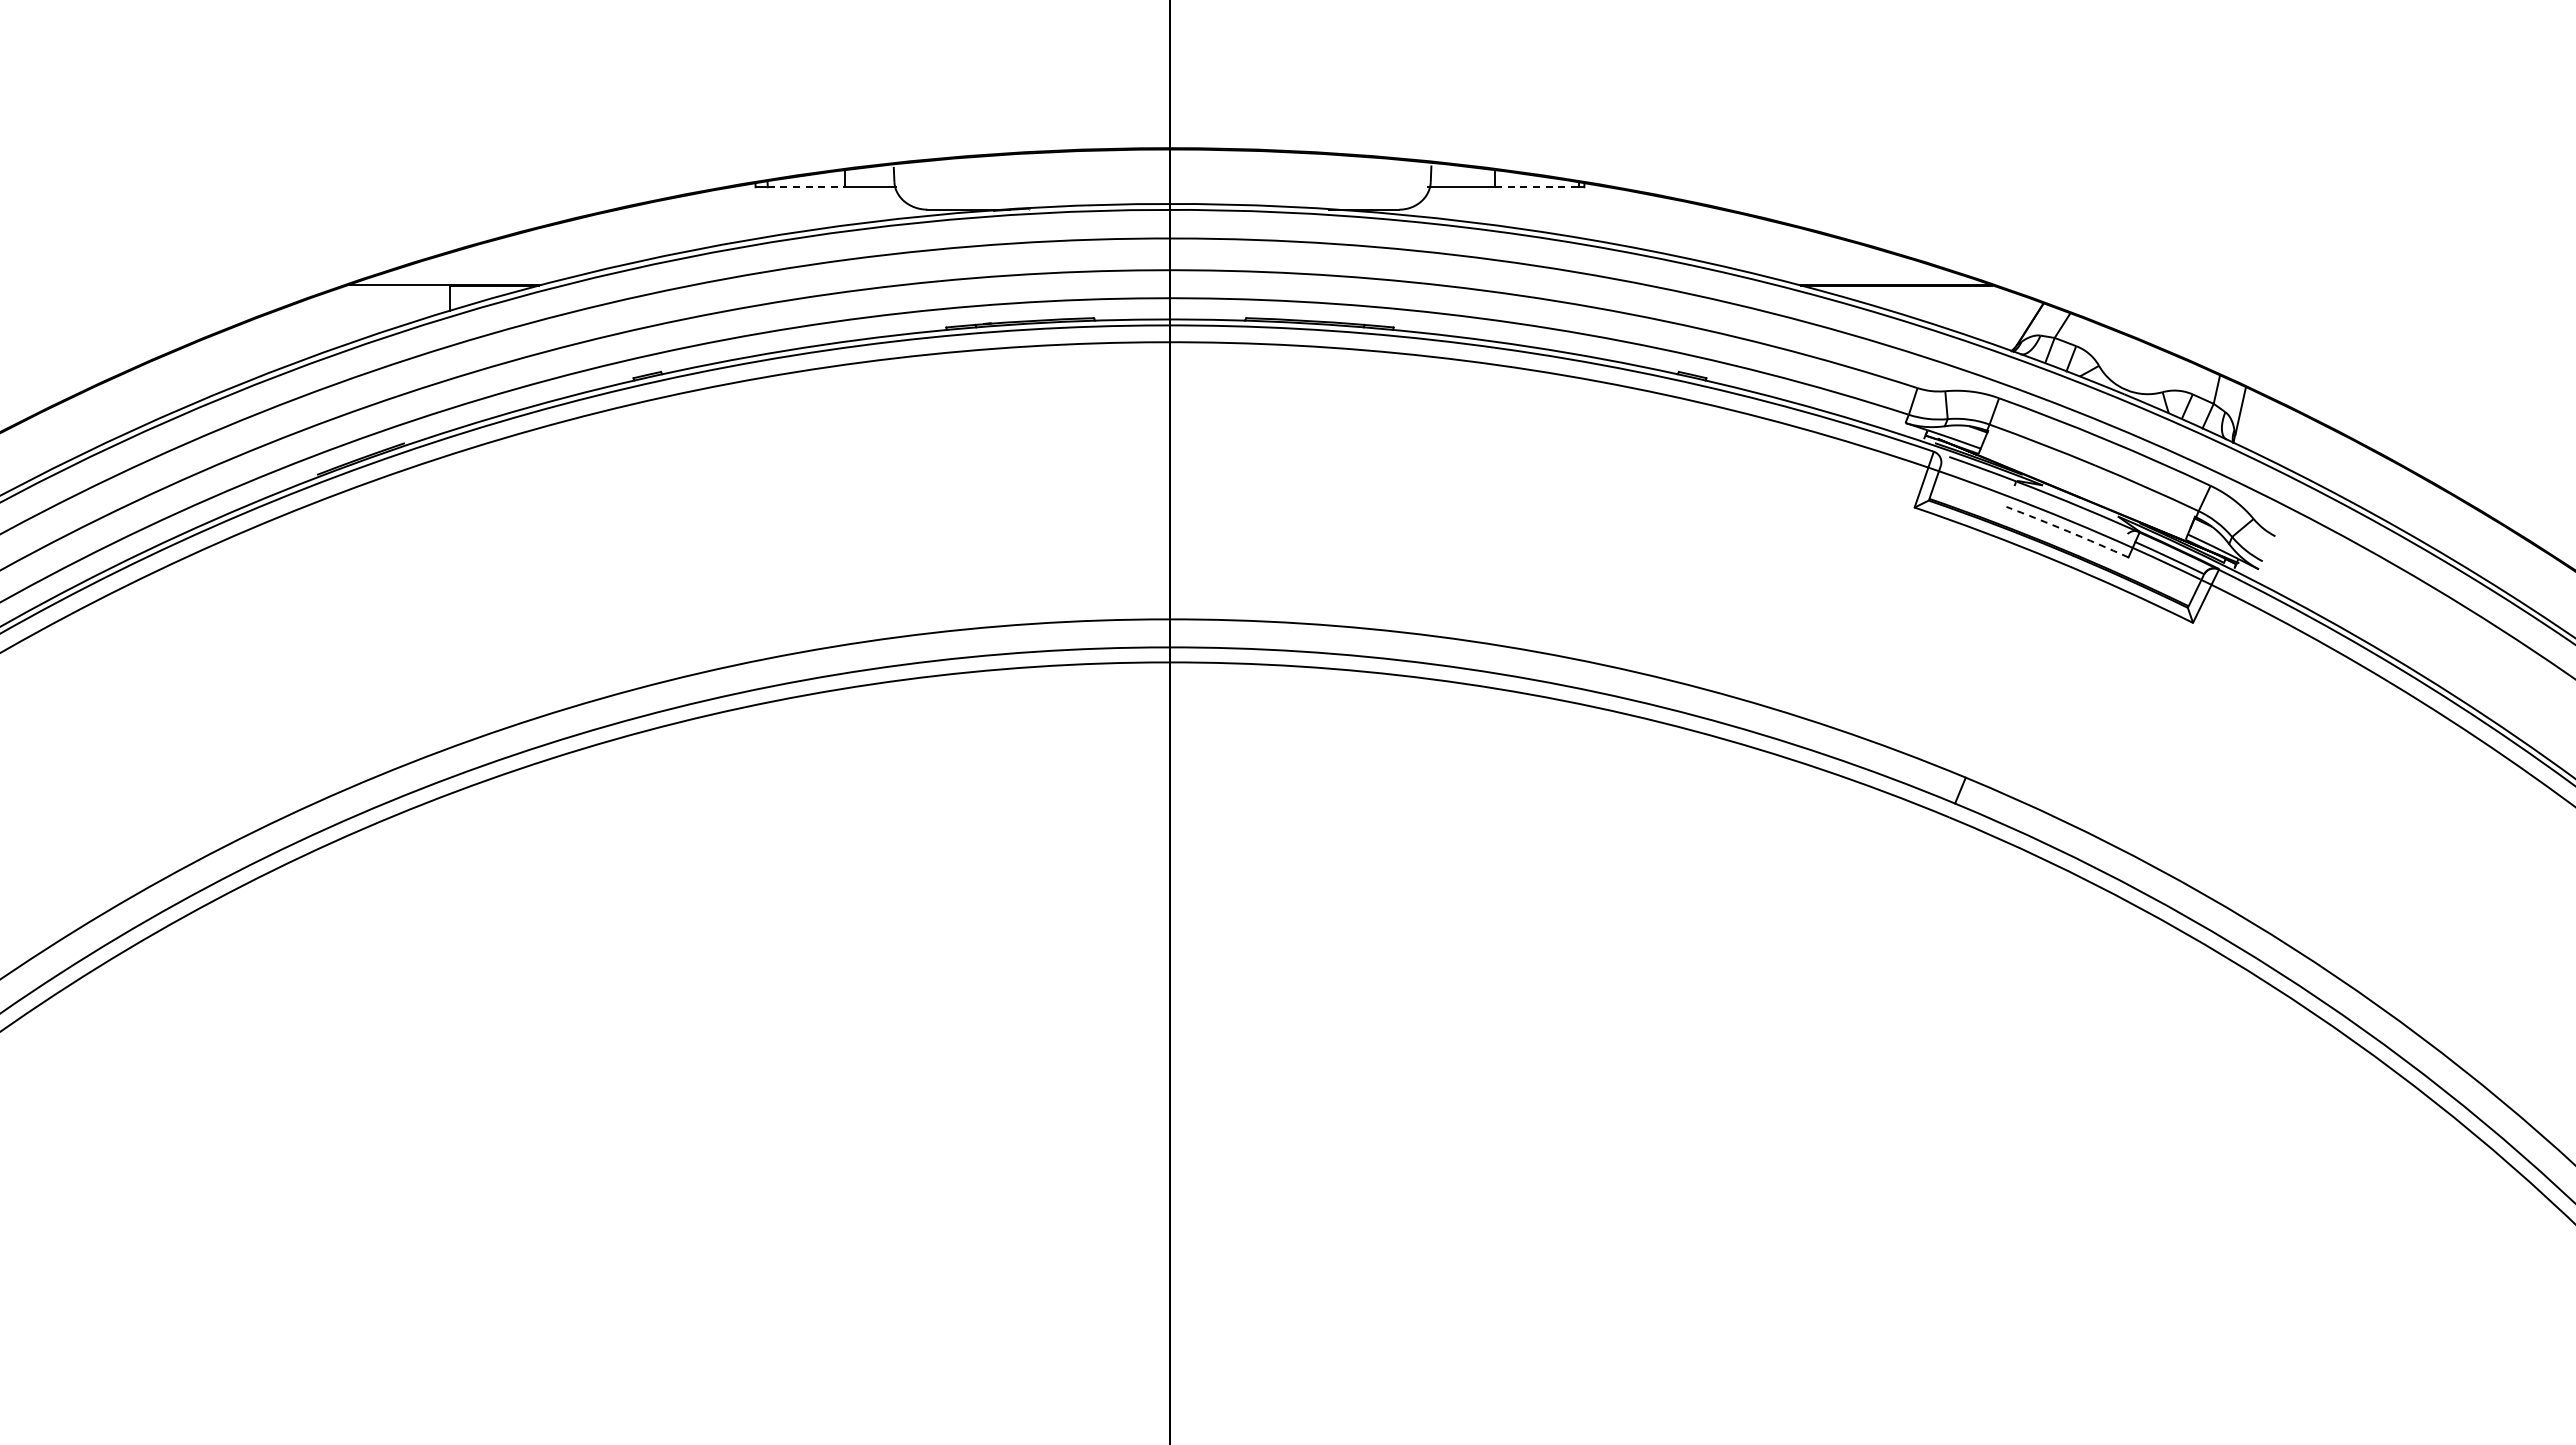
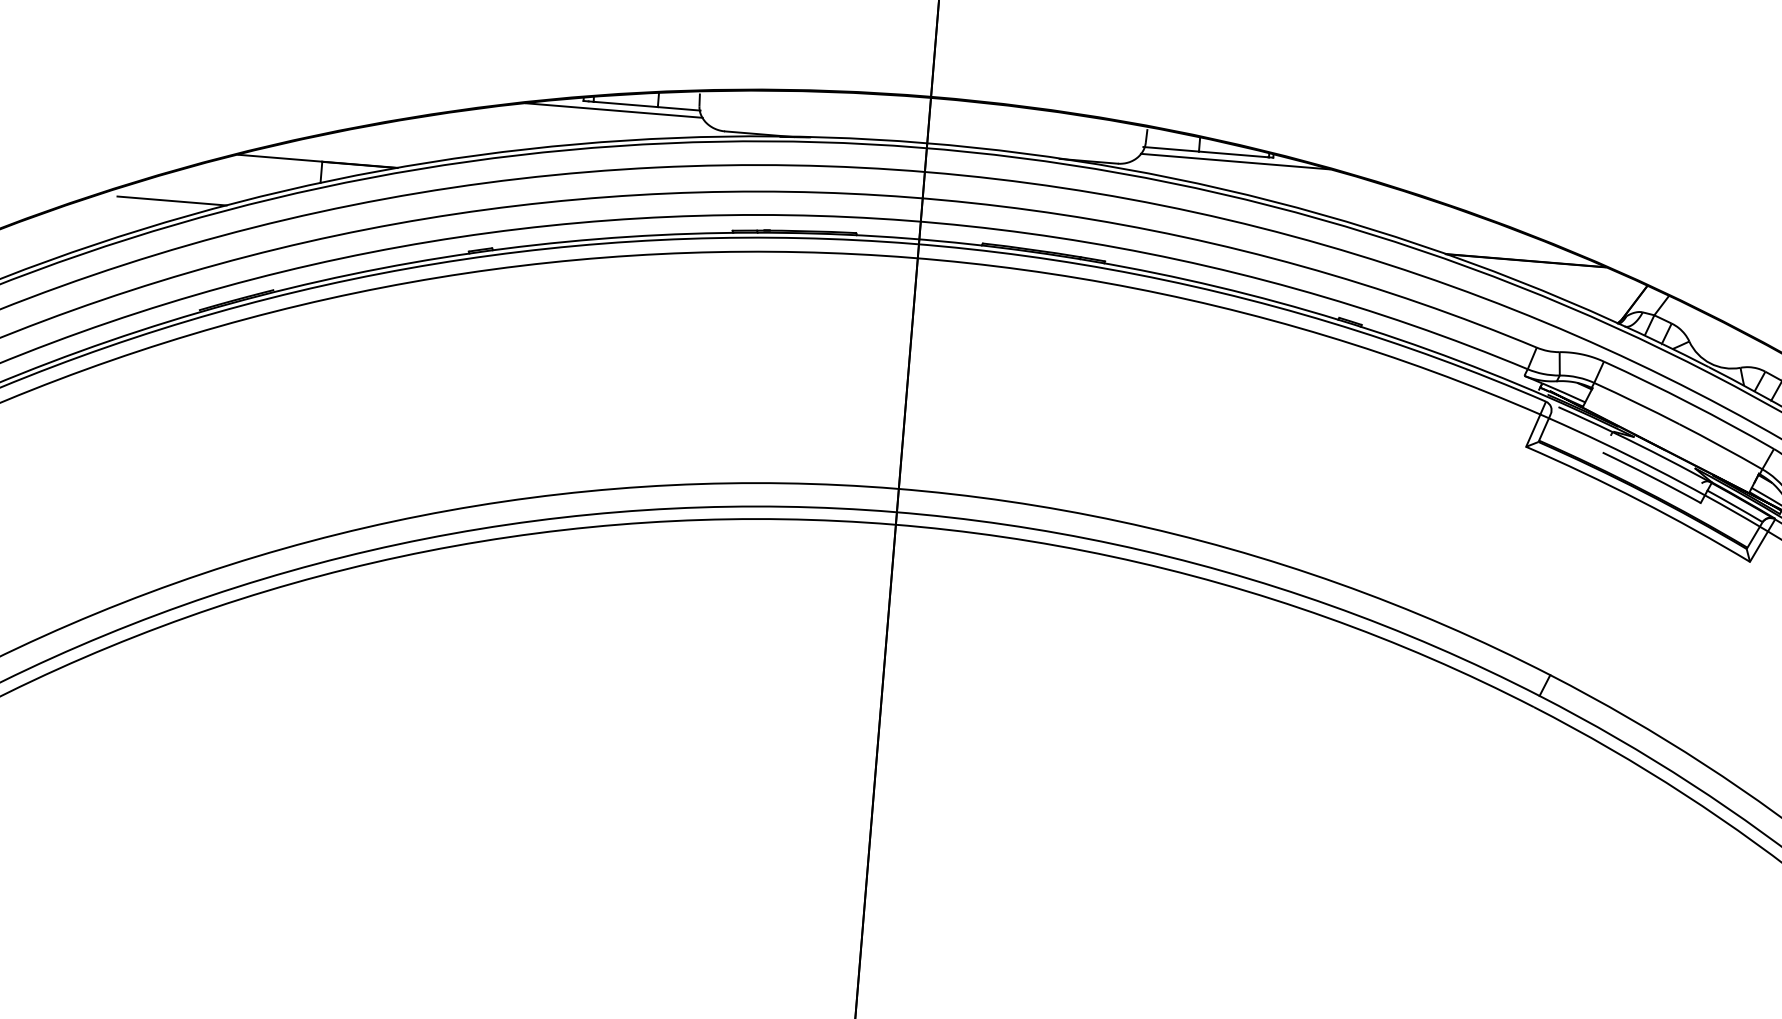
line: (806, 187) -> (625, 104), dashed -> solid
line: (1537, 187) -> (1234, 154), dashed -> solid
line: (793, 195) -> (614, 110), added
line: (1538, 195) -> (1234, 161), added
line: (273, 347) -> (171, 201), added
arc: (2067, 531) -> (1651, 477), dashed -> solid

